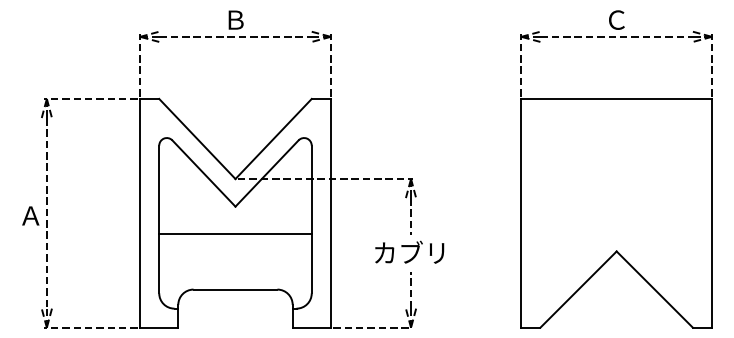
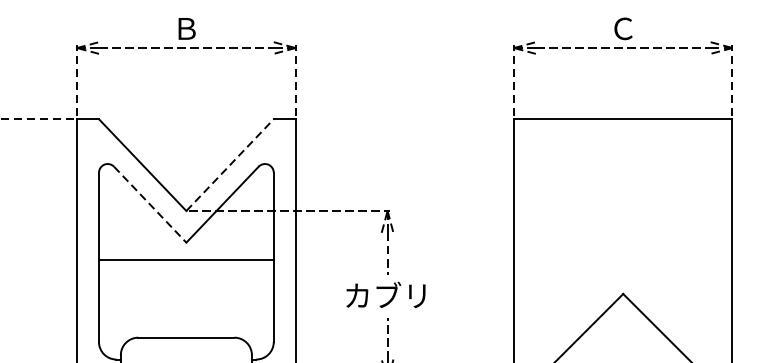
line: (273, 138) -> (229, 164), solid -> dashed
line: (203, 173) -> (149, 204), solid -> dashed
line: (235, 234) -> (186, 260), moved

